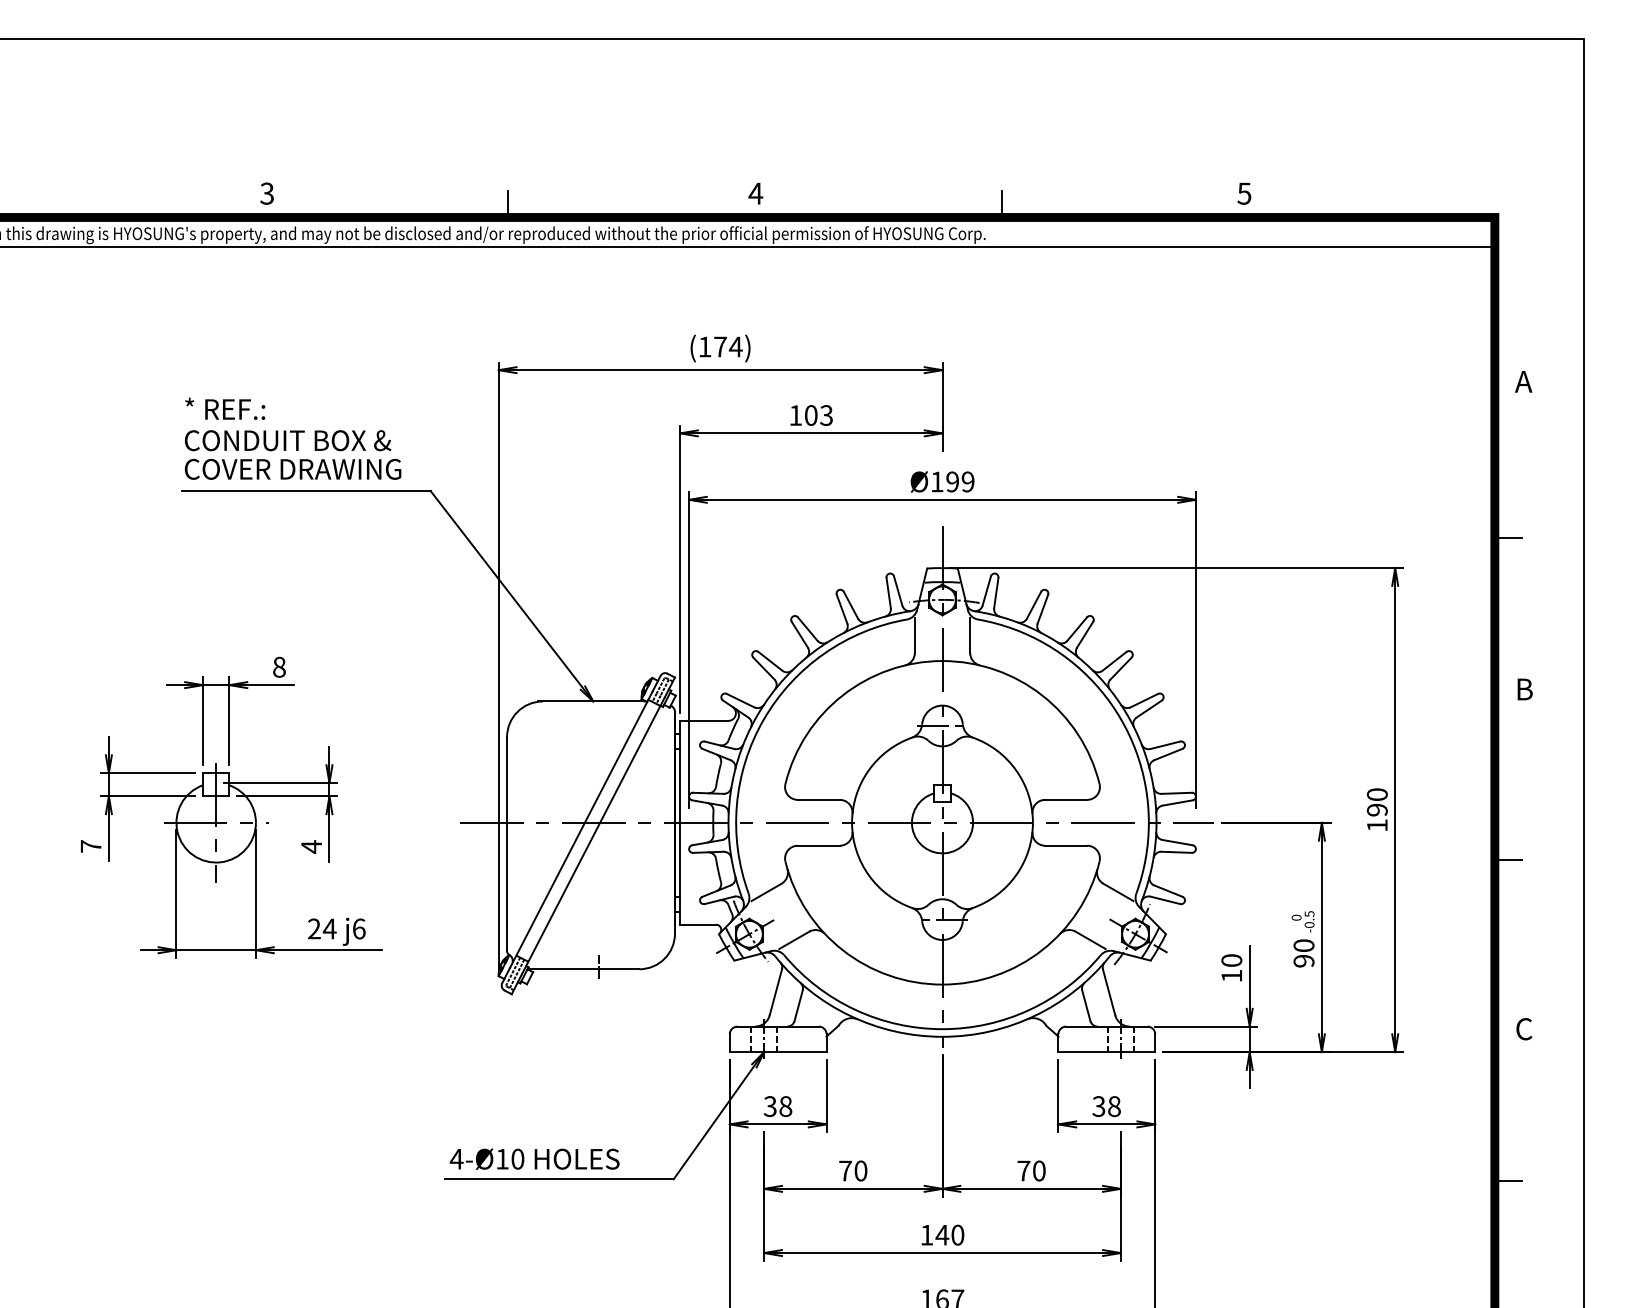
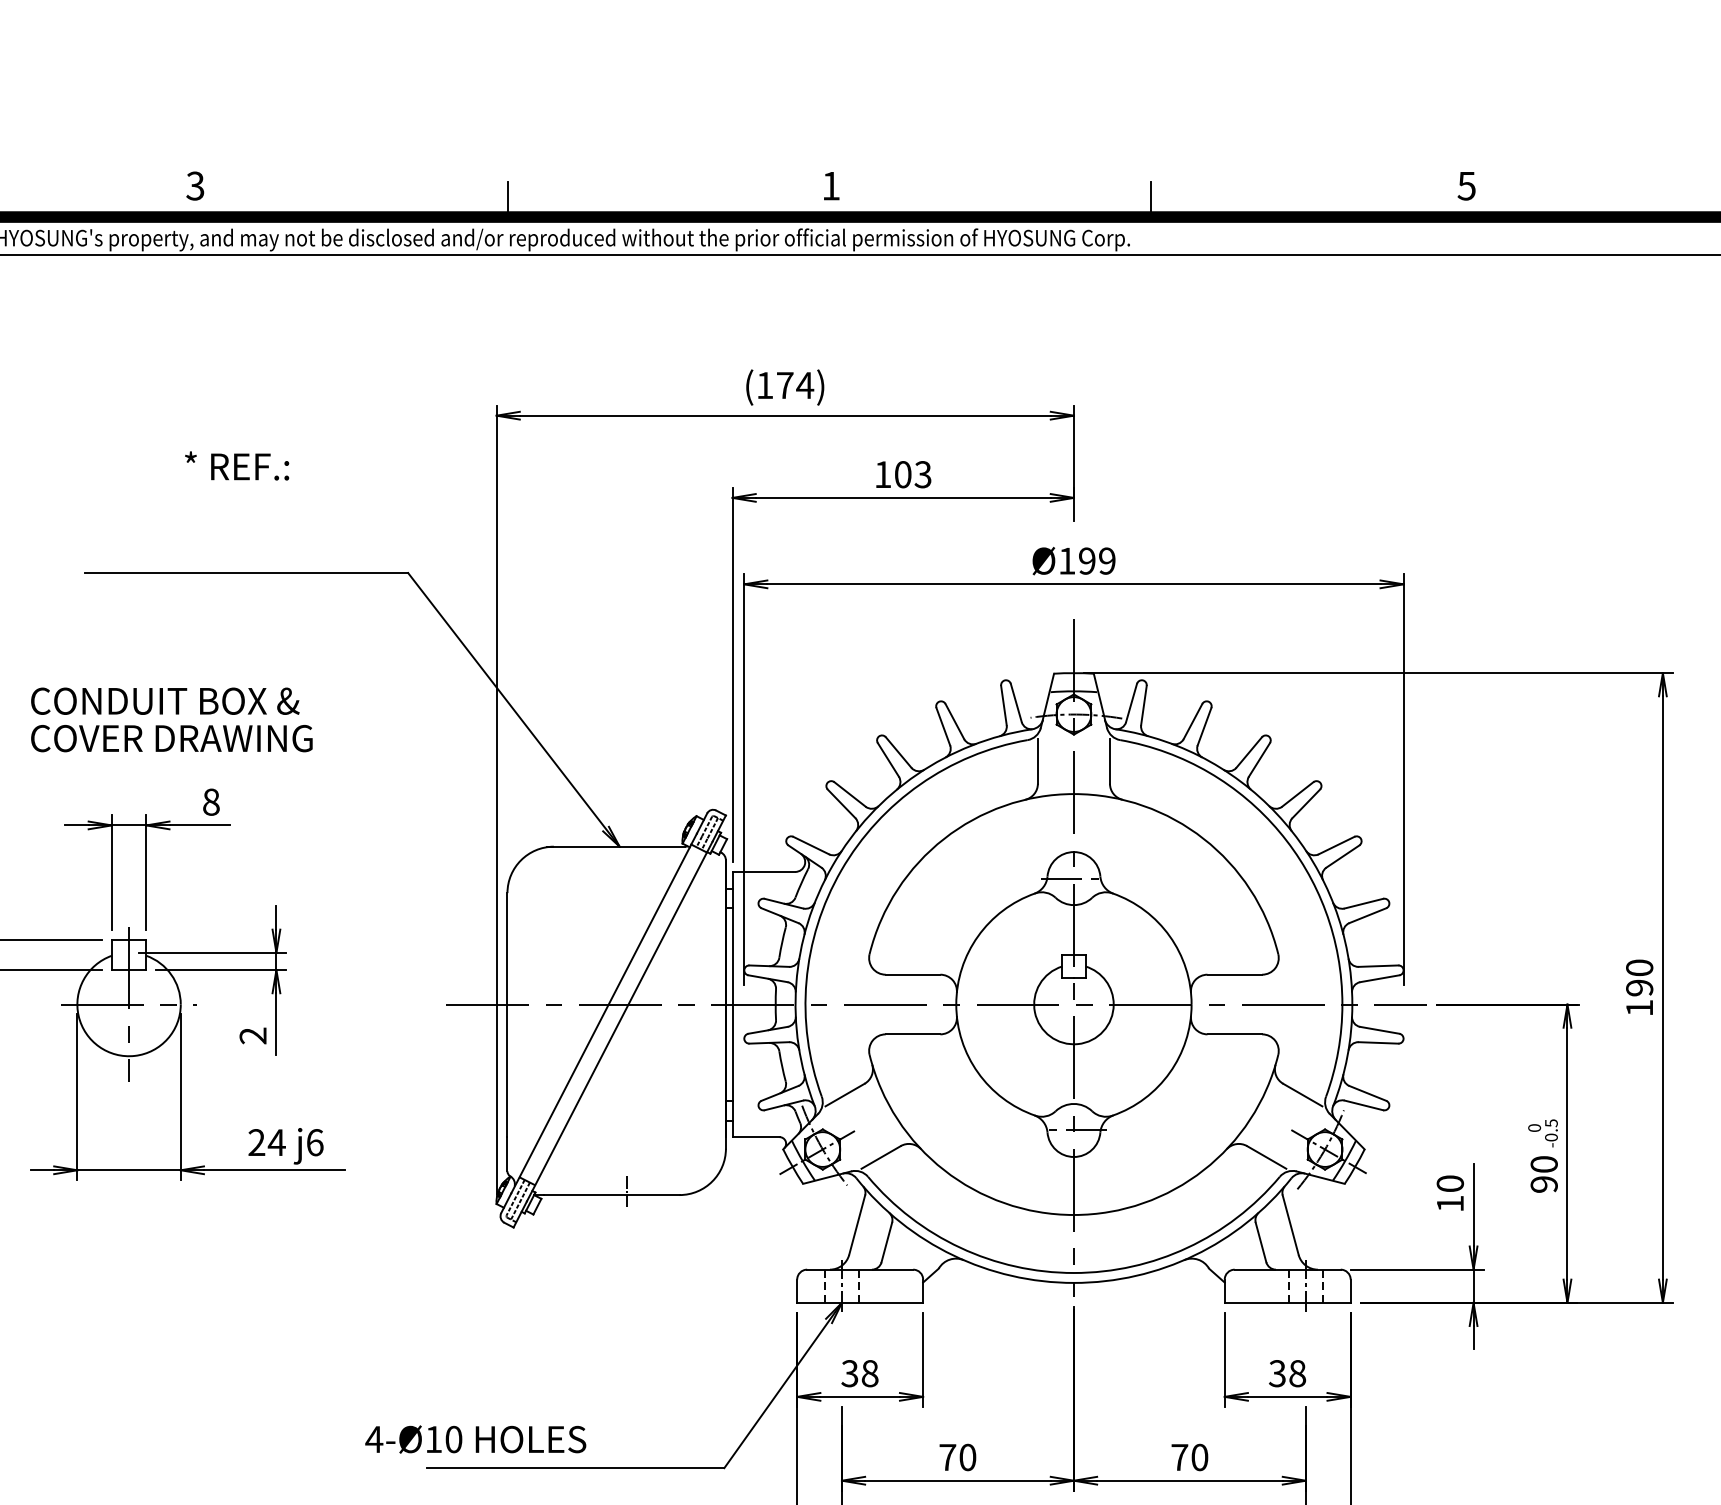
text: (755, 193) -> (830, 185), 4 -> 1
text: (225, 408) -> (237, 465), moved
text: (293, 454) -> (172, 719), moved
text: (311, 846) -> (253, 1035), 4 -> 2
text: (534, 1158) -> (475, 1438), moved

